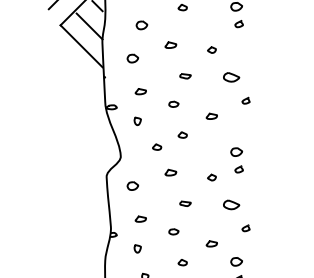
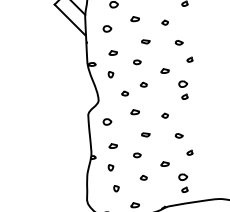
part: (230, 77) -> (178, 42), size x0.62
part: (237, 159) -> (183, 89), moved
part: (230, 204) -> (178, 135), size x0.62

